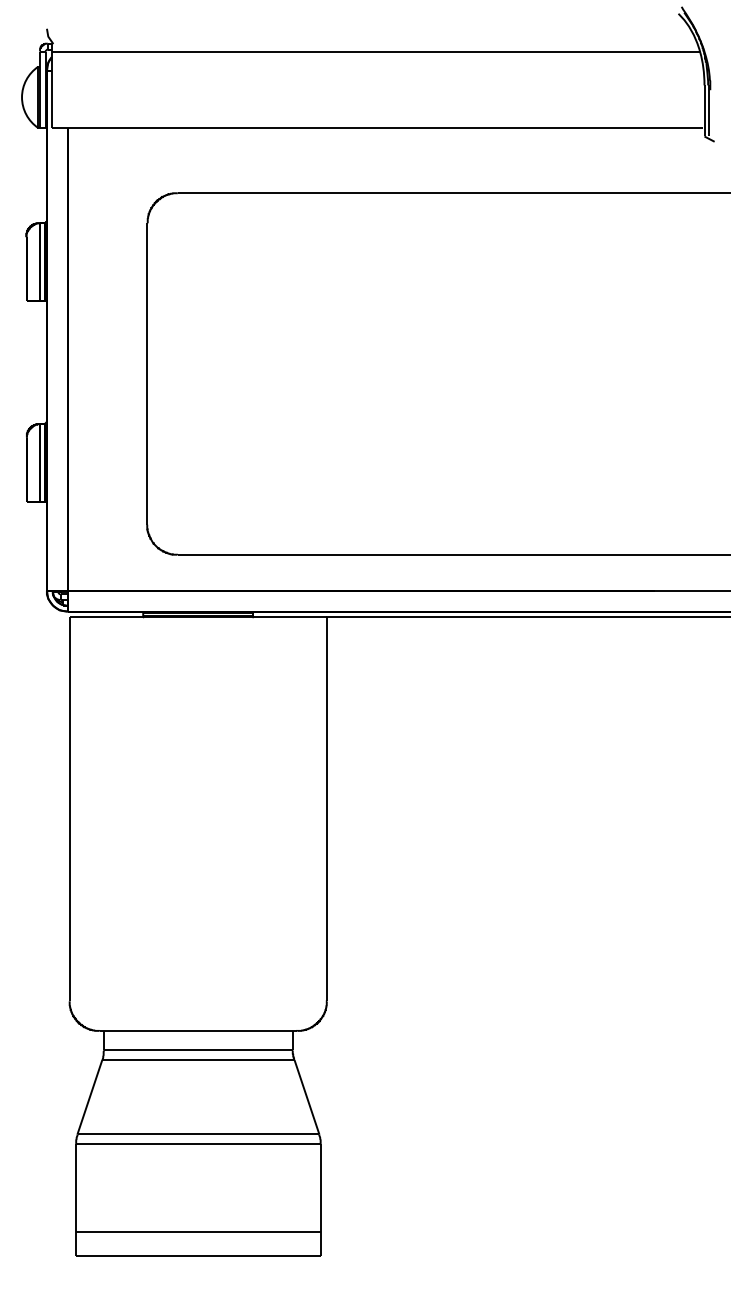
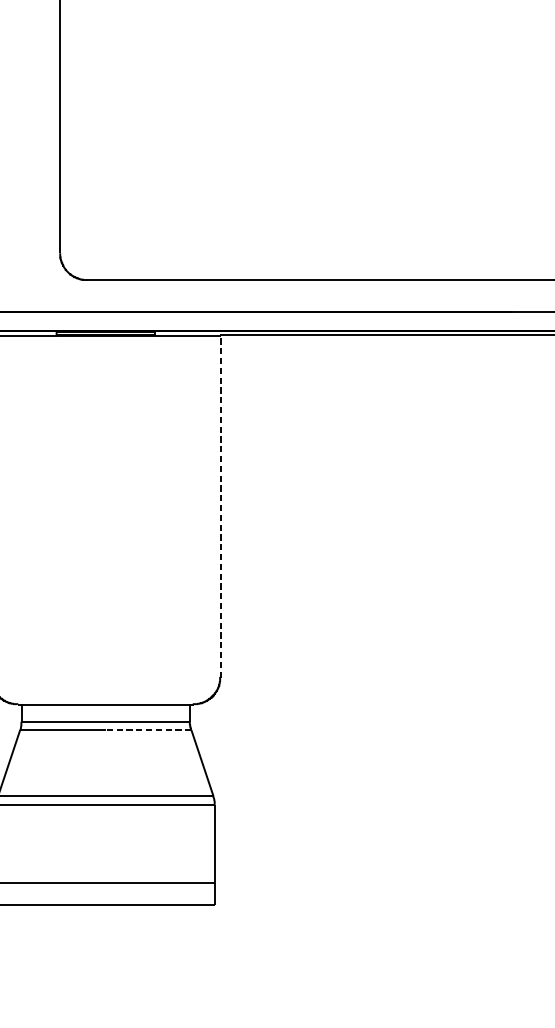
line: (327, 808) -> (220, 506), solid -> dashed
line: (245, 1059) -> (147, 729), solid -> dashed

